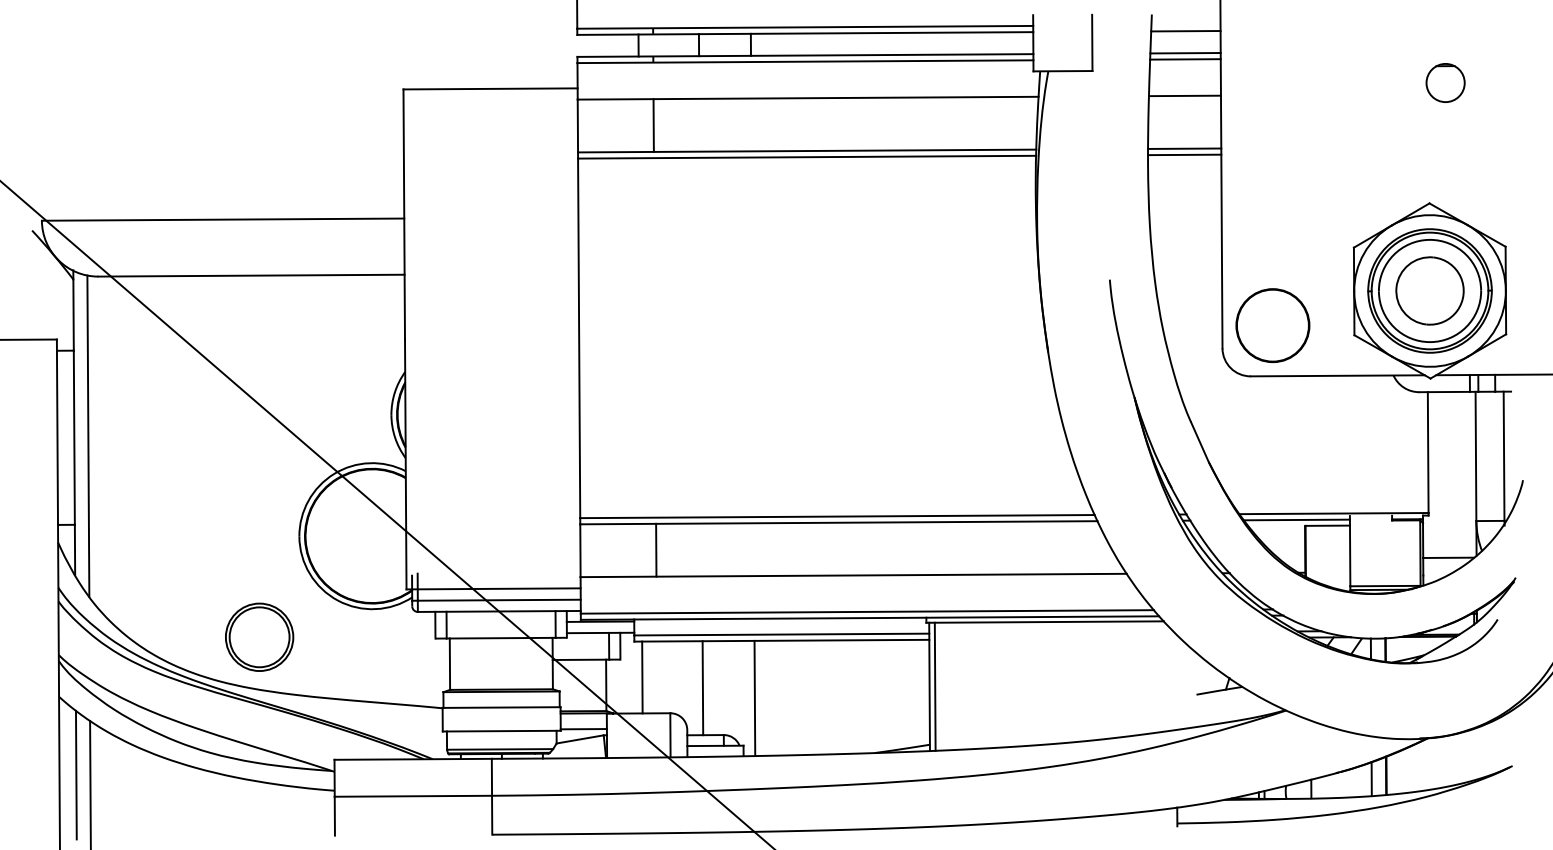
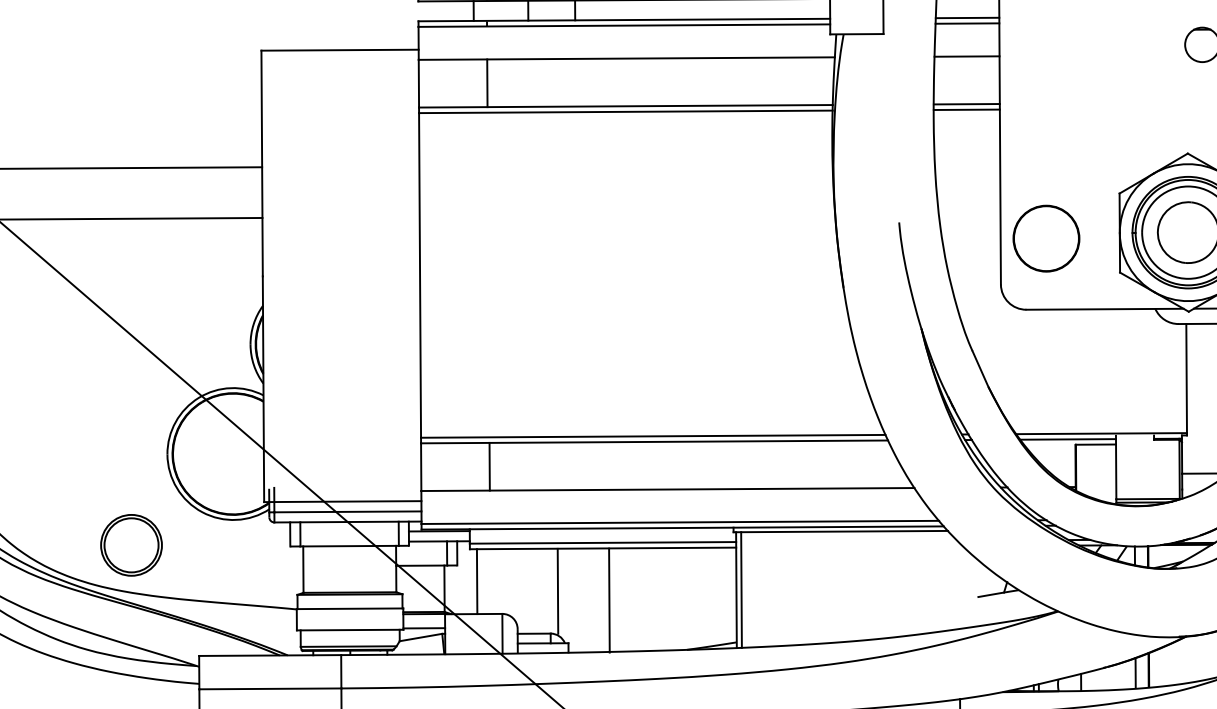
circle: (1272, 325) -> (1046, 238), moved
line: (702, 688) -> (557, 591), moved
line: (754, 698) -> (609, 600), moved

